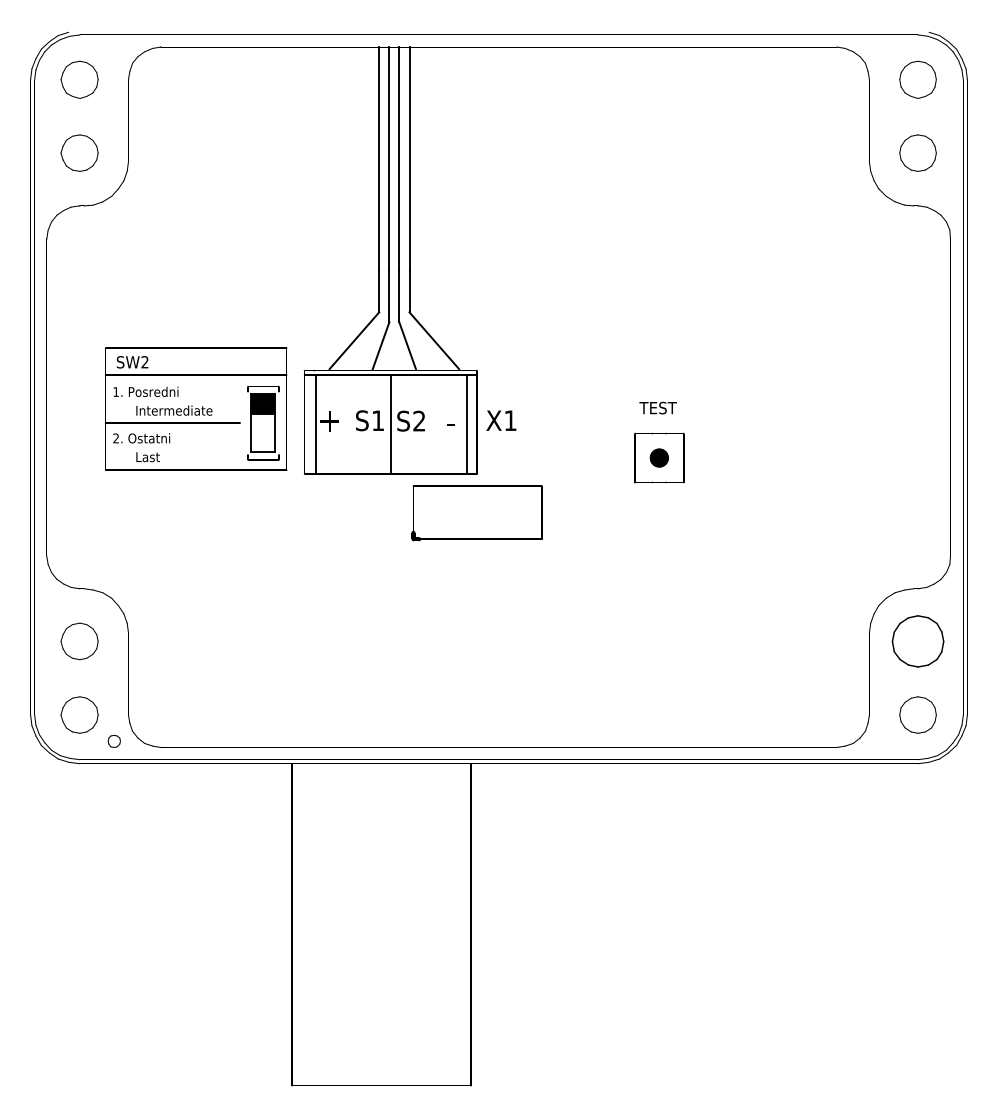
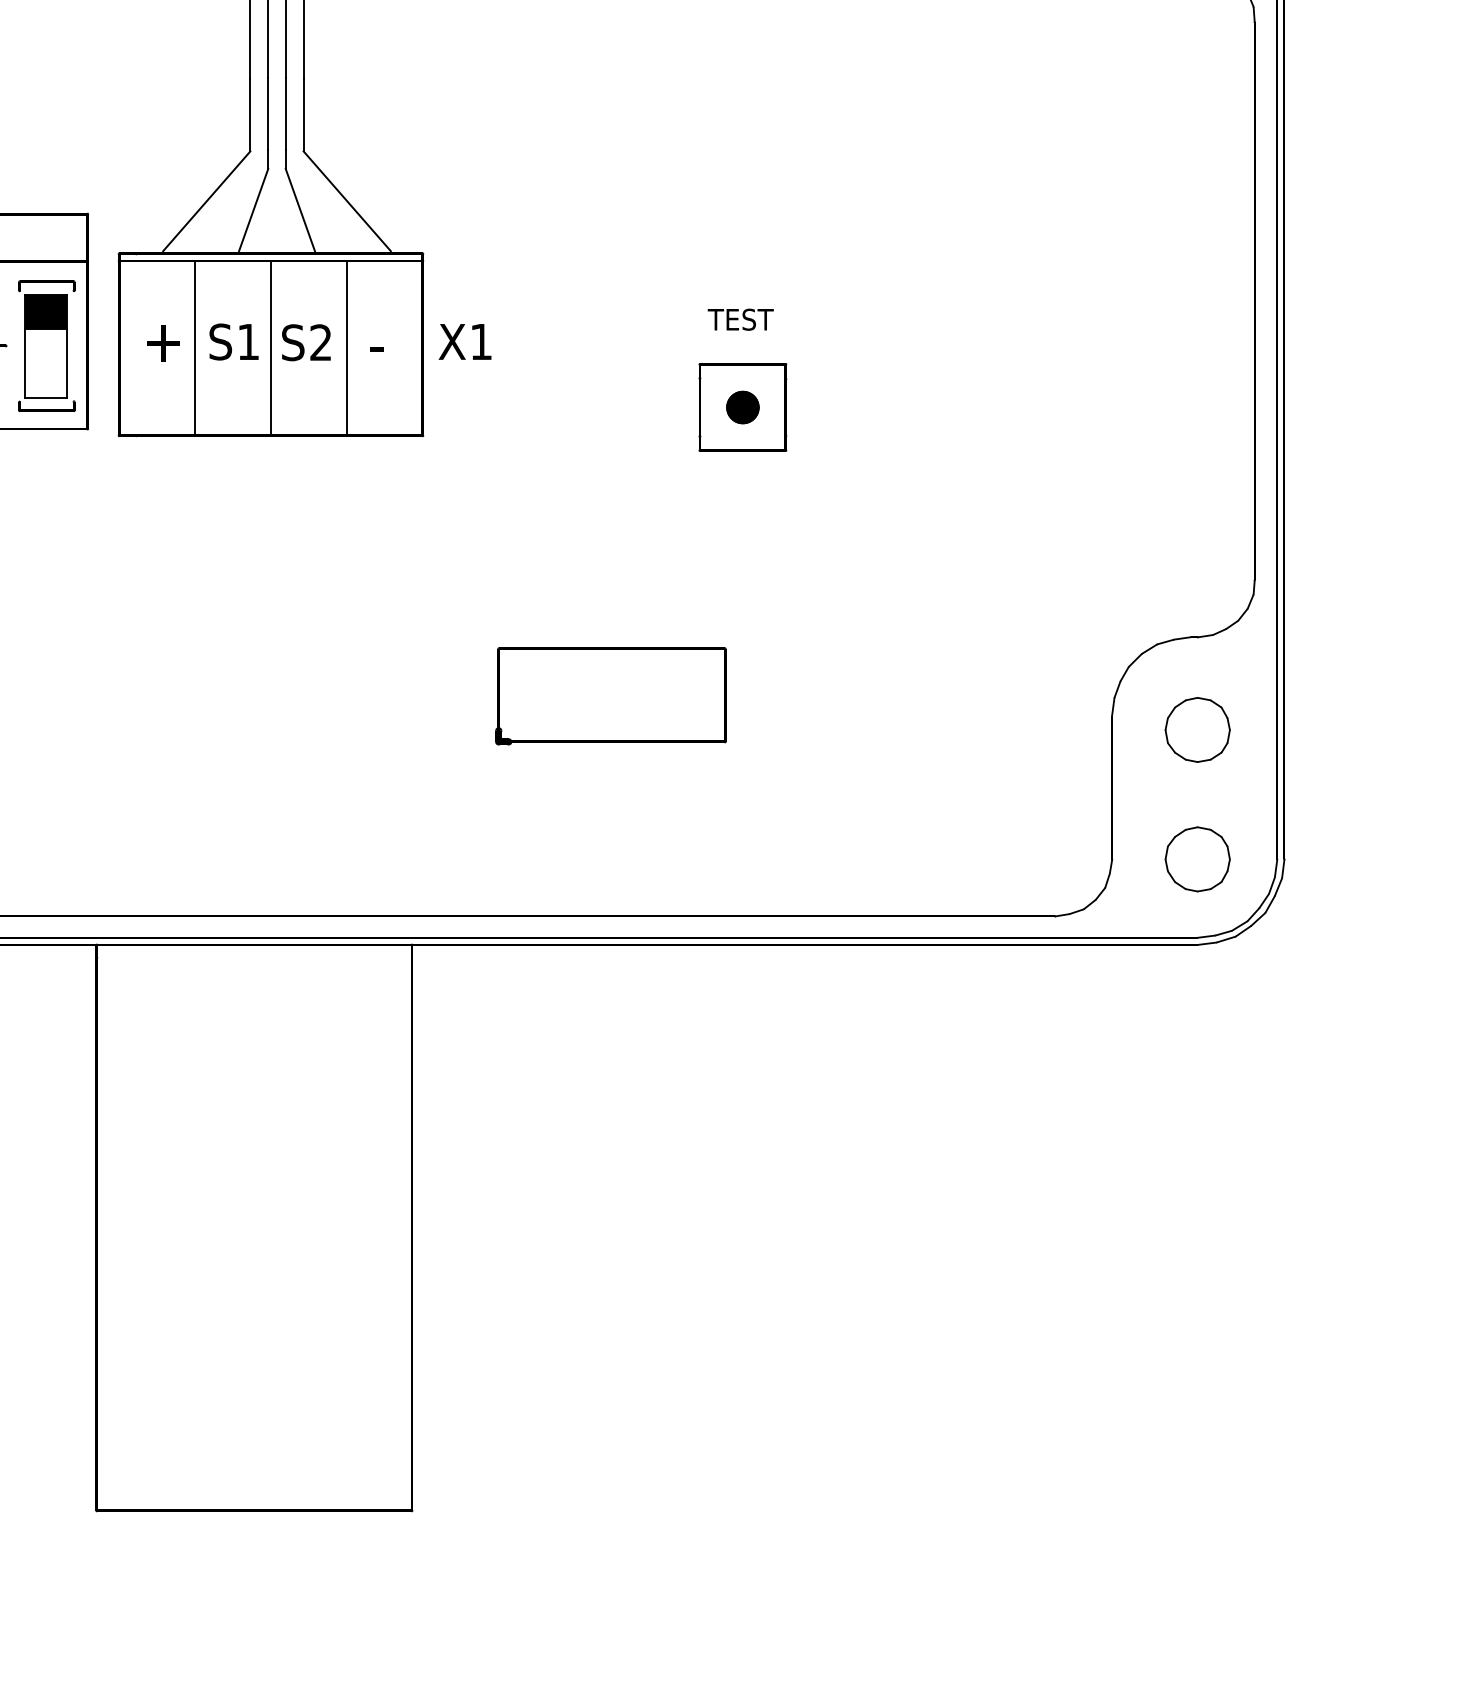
line: (315, 424) -> (194, 348), moved
line: (466, 424) -> (345, 348), moved
part: (476, 513) -> (609, 696), moved
part: (917, 641) -> (1196, 730), size x0.71

